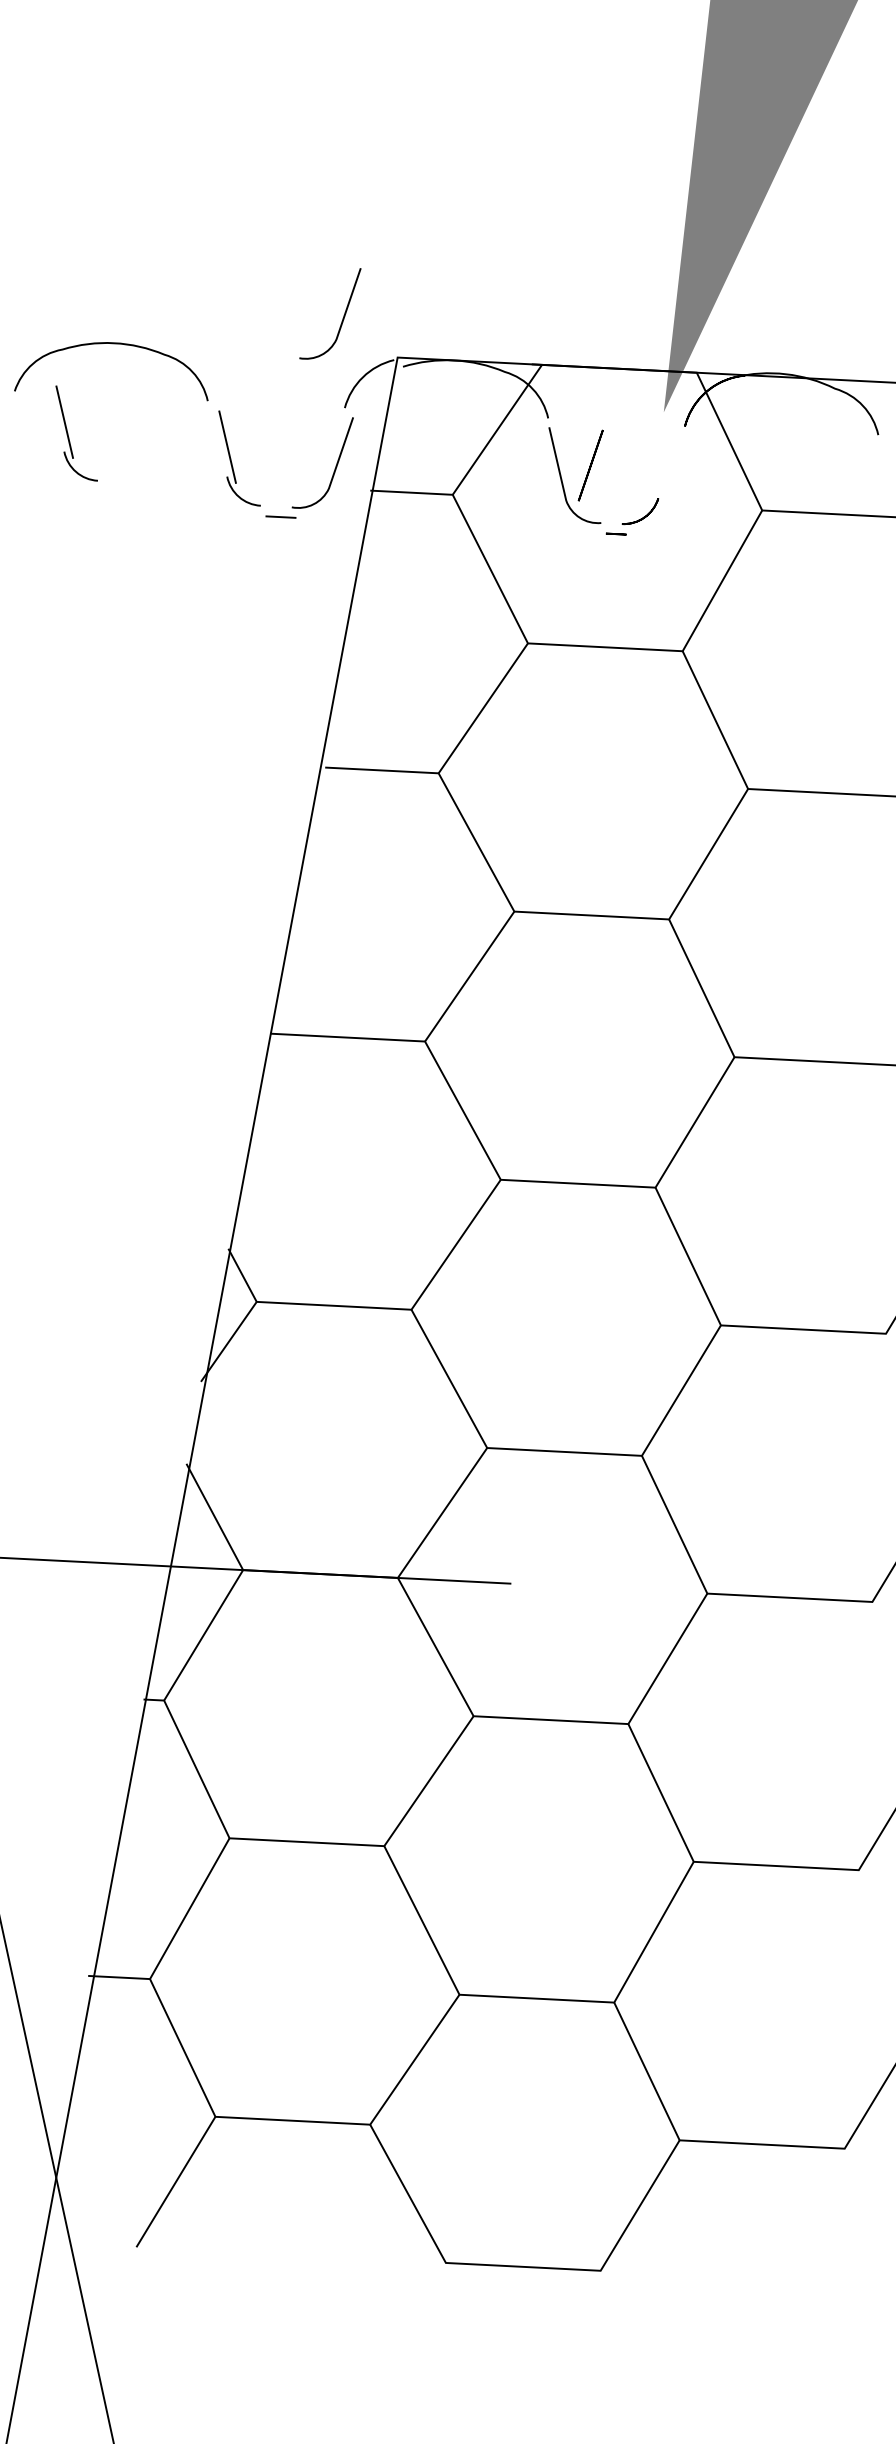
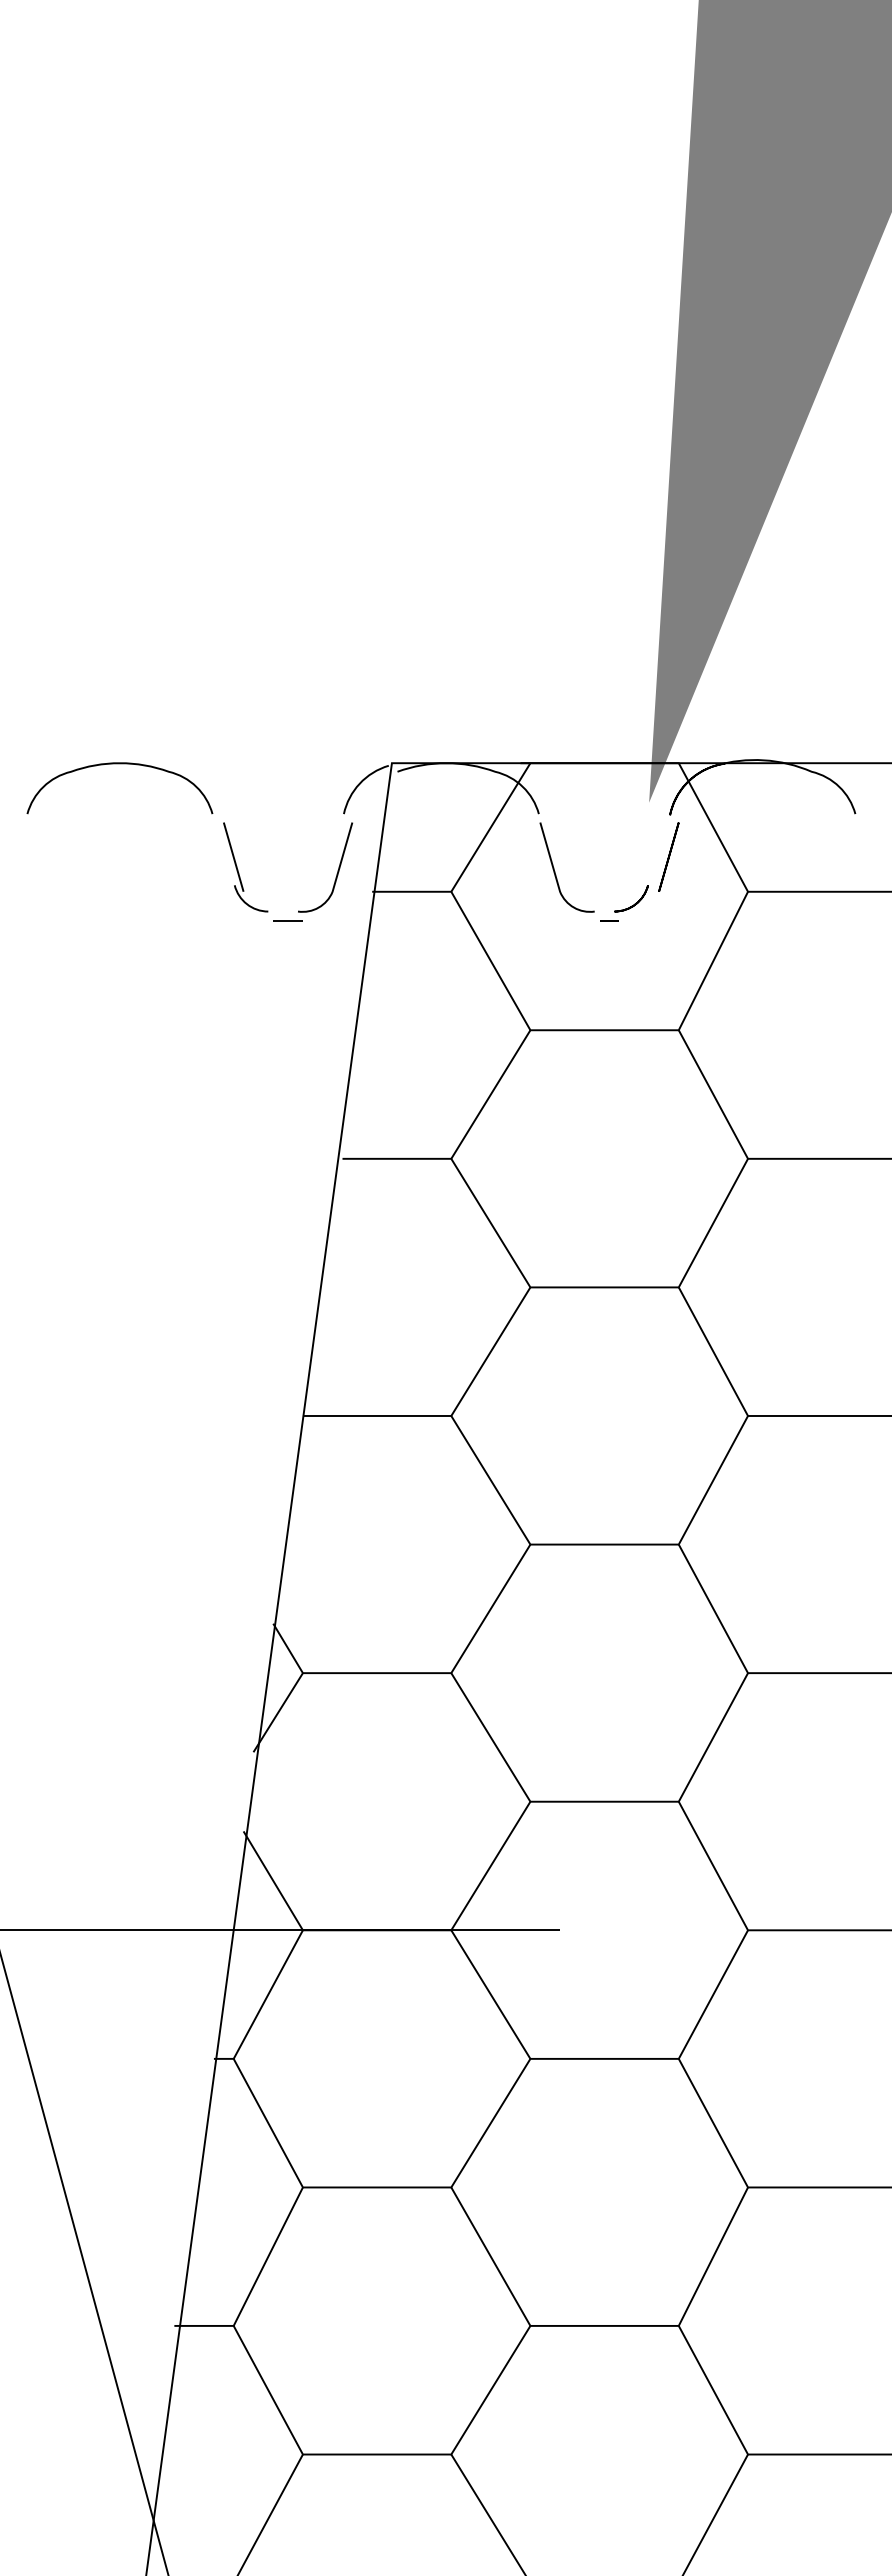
curve: (342, 317) -> (337, 727), removed
part: (69, 435) -> (81, 853), removed
line: (590, 464) -> (668, 856), moved

